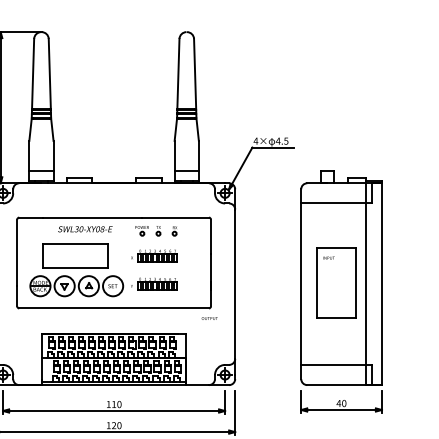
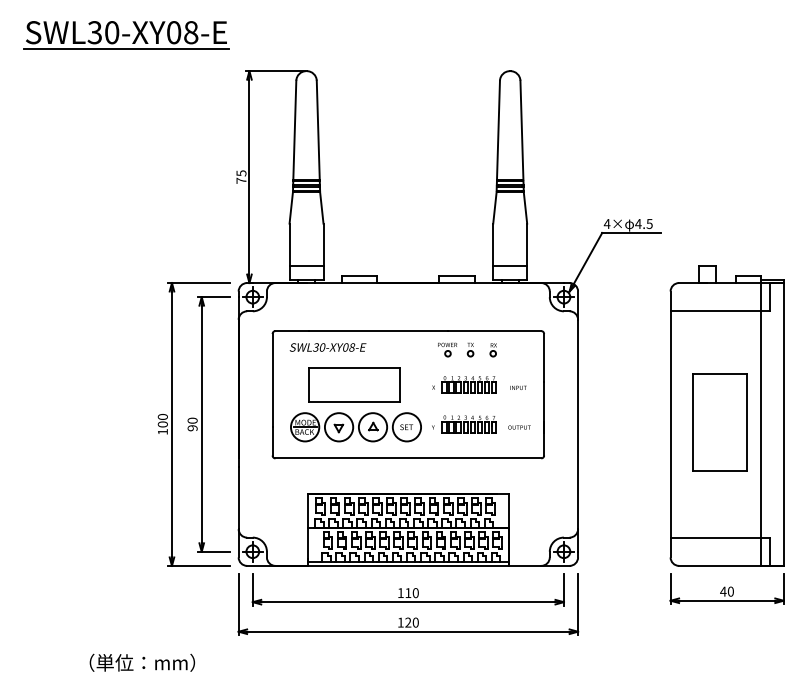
text: (84, 229) -> (327, 347), moved
text: (328, 257) -> (518, 387), moved
text: (209, 318) -> (519, 427), moved

